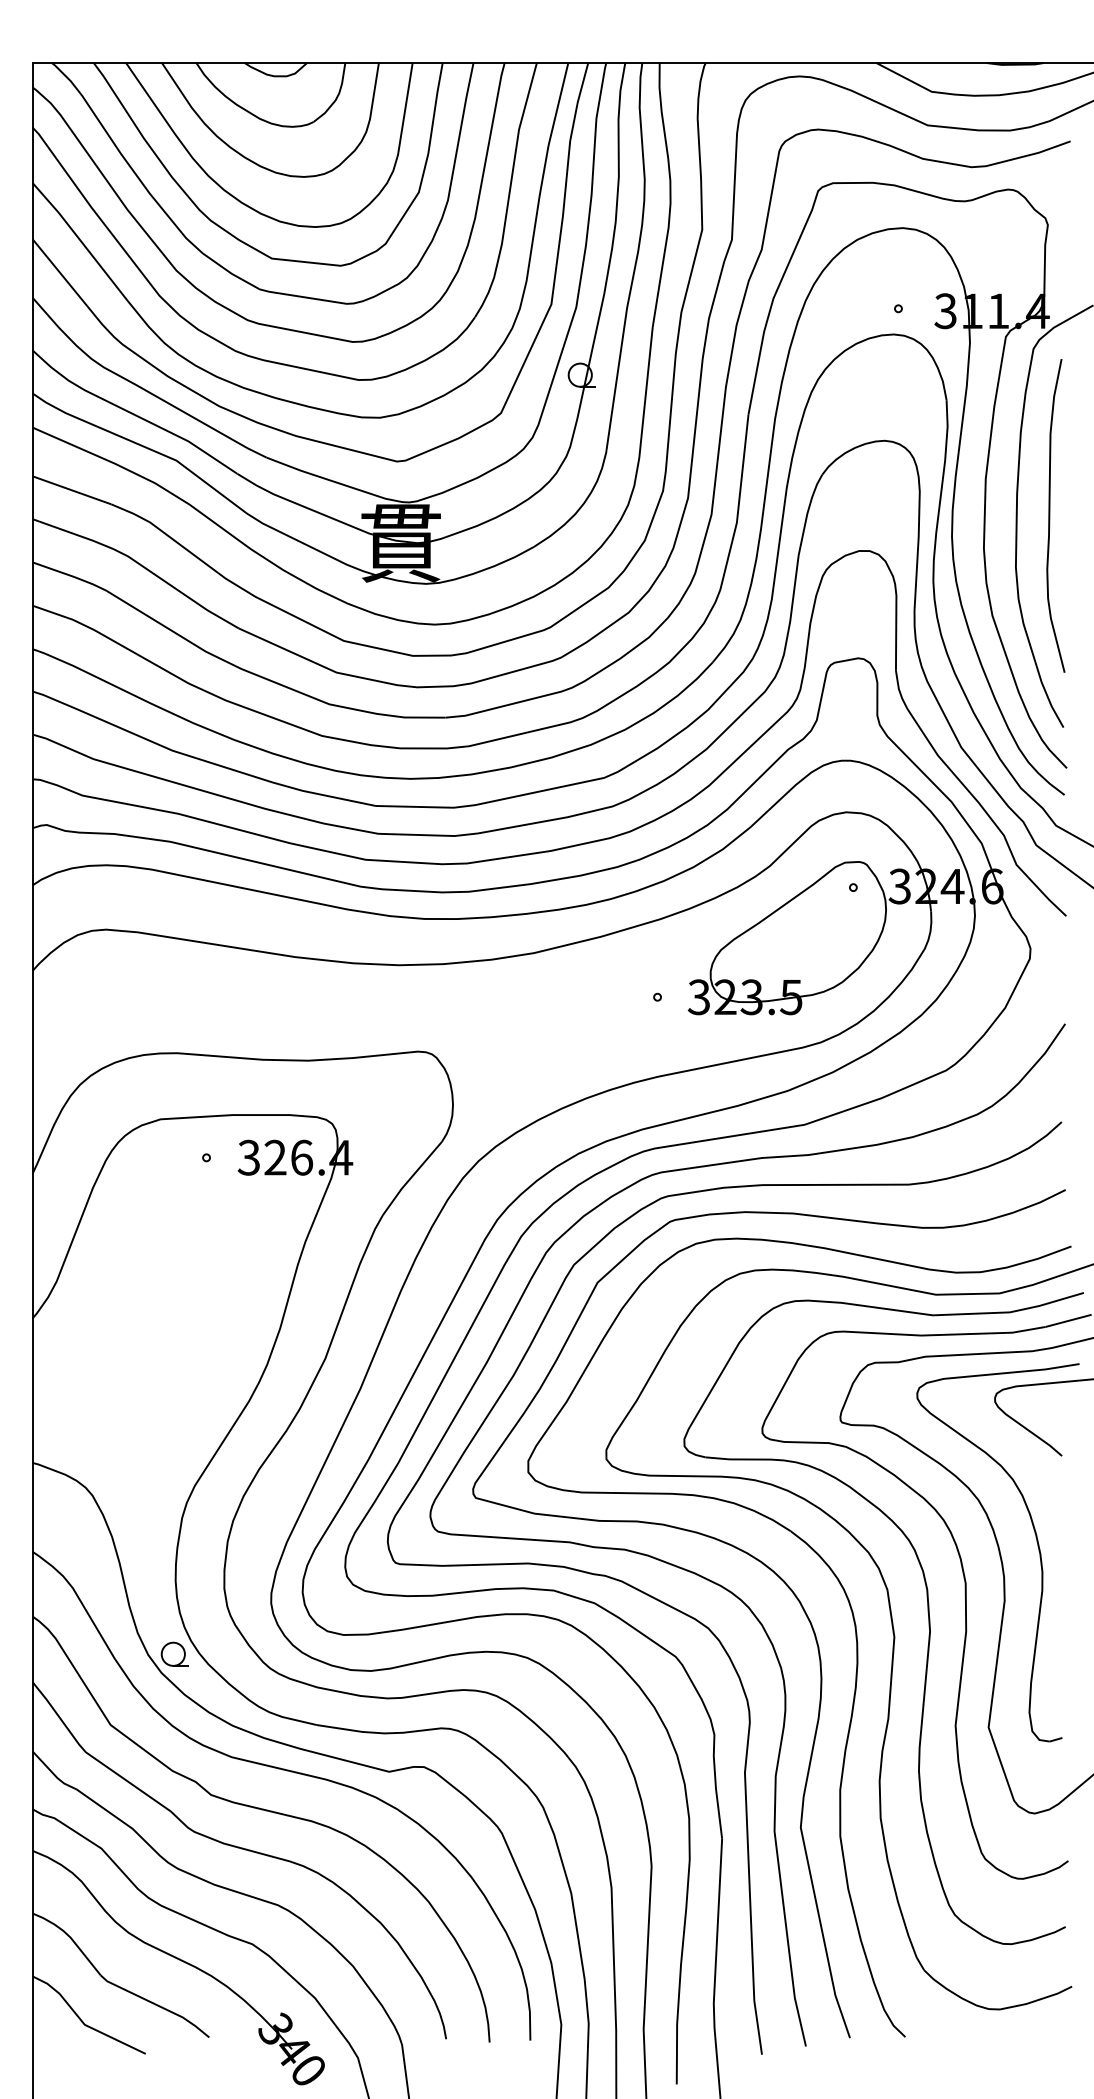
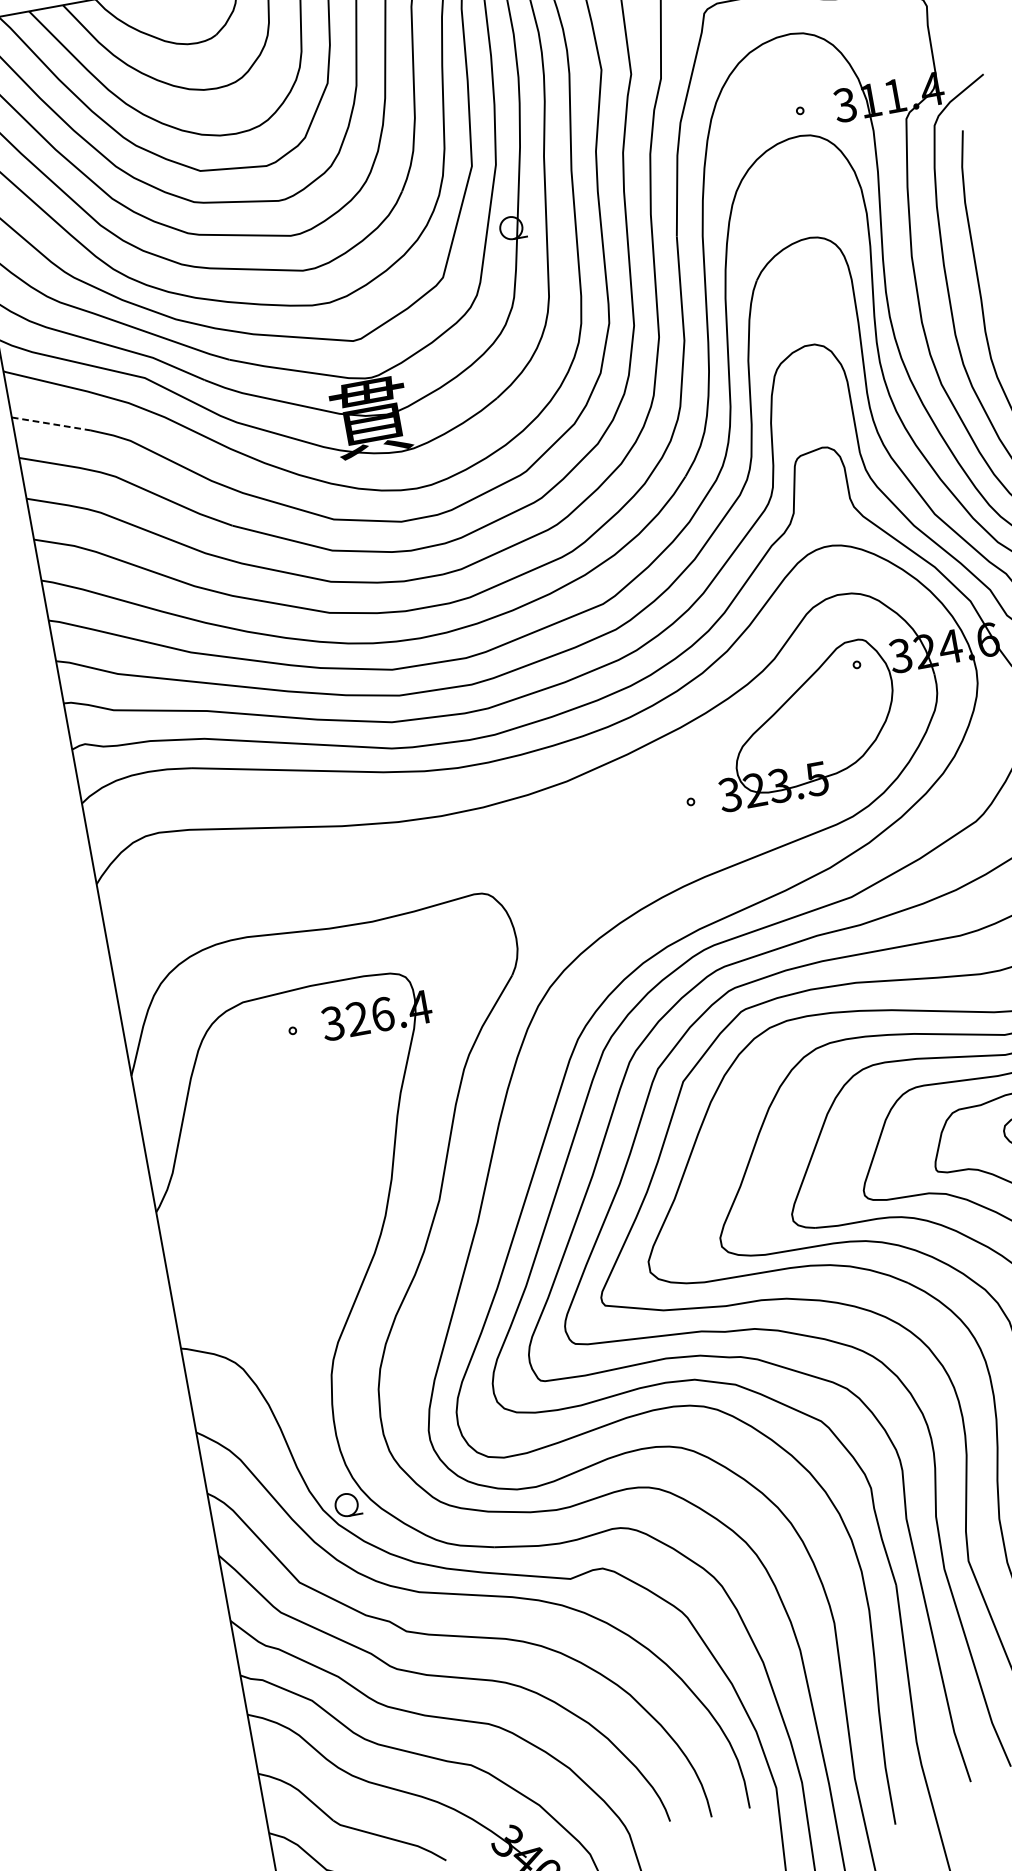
line: (71, 490) -> (50, 424), solid -> dashed

